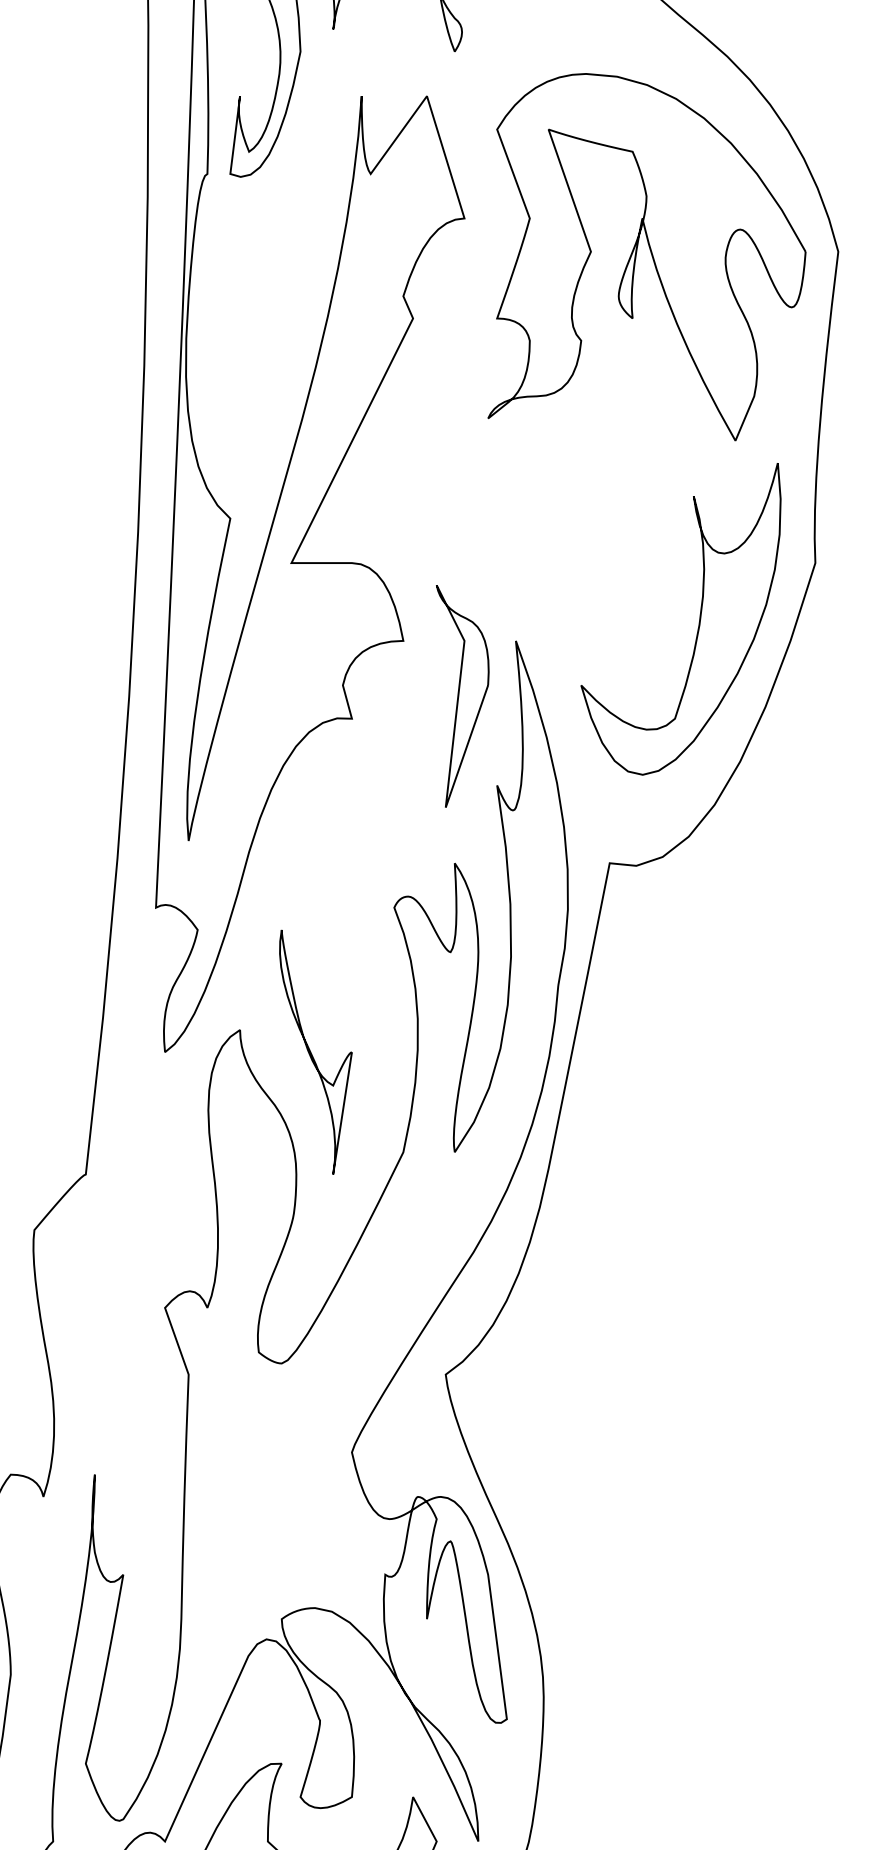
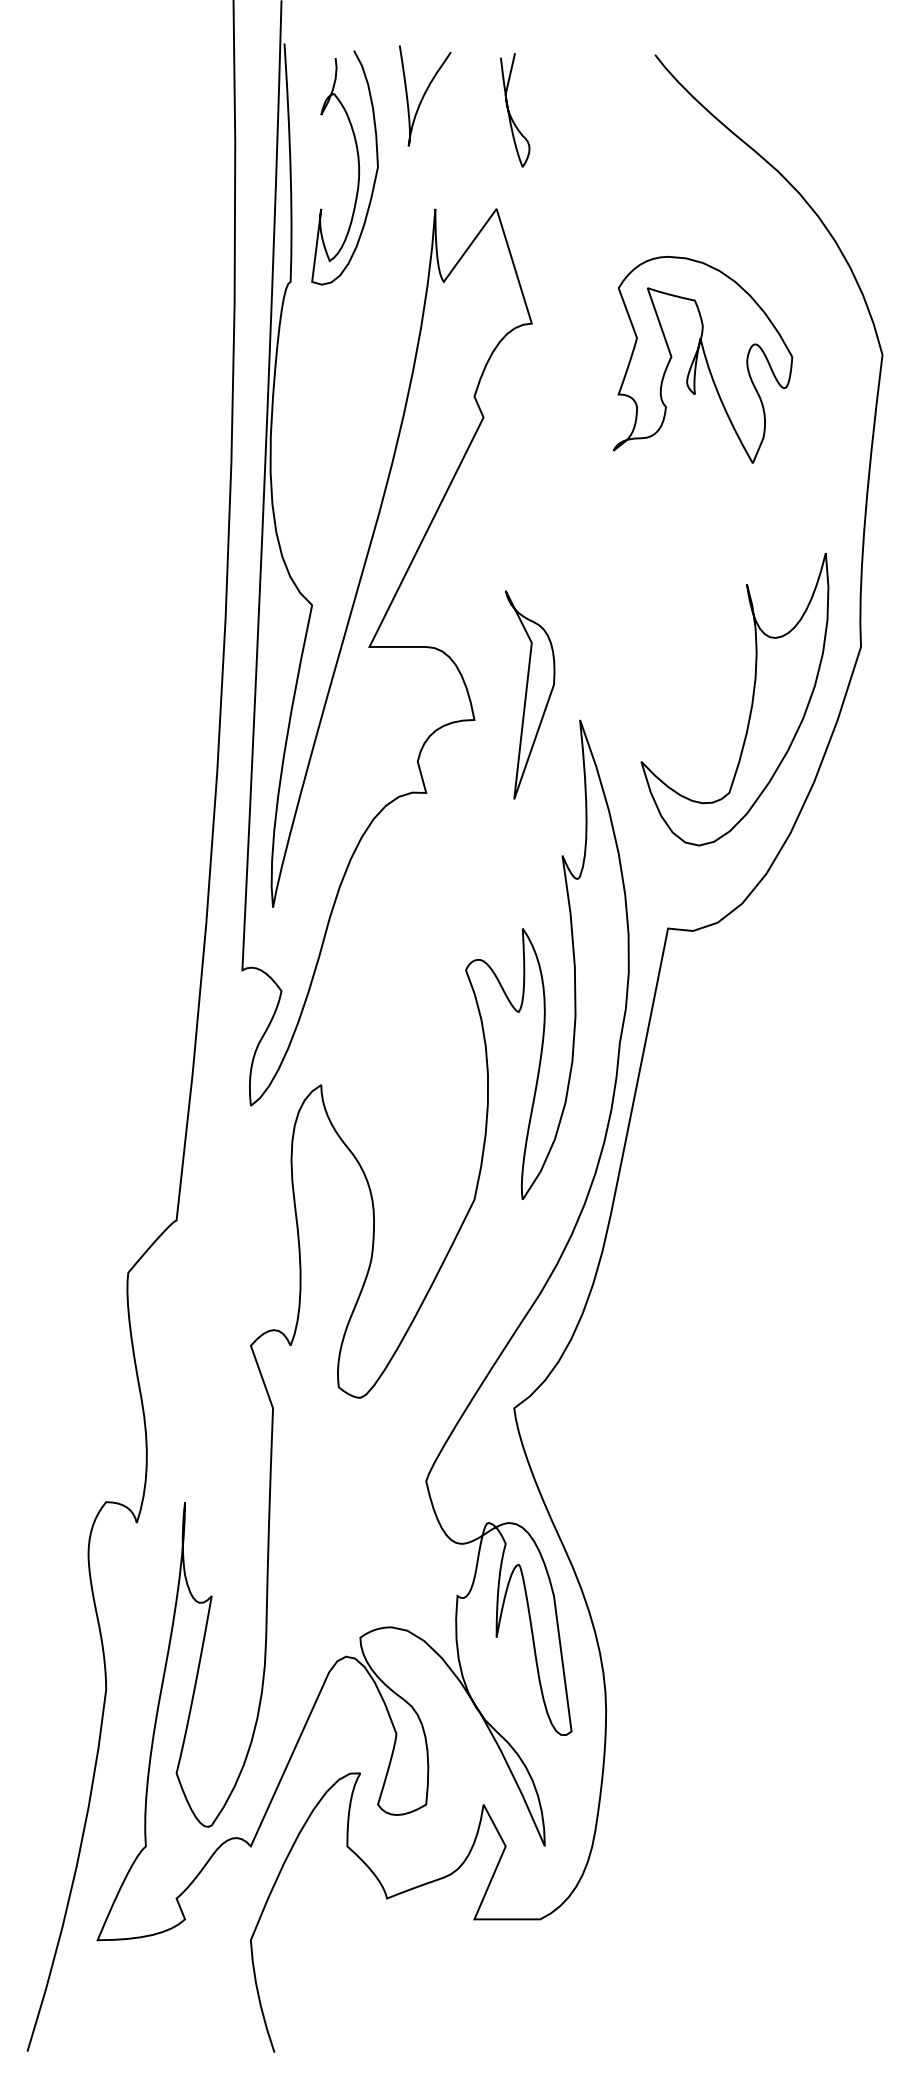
part: (646, 256) -> (702, 359), size x0.6
part: (463, 695) -> (530, 694), moved
part: (314, 1051) -> (391, 1105), removed

